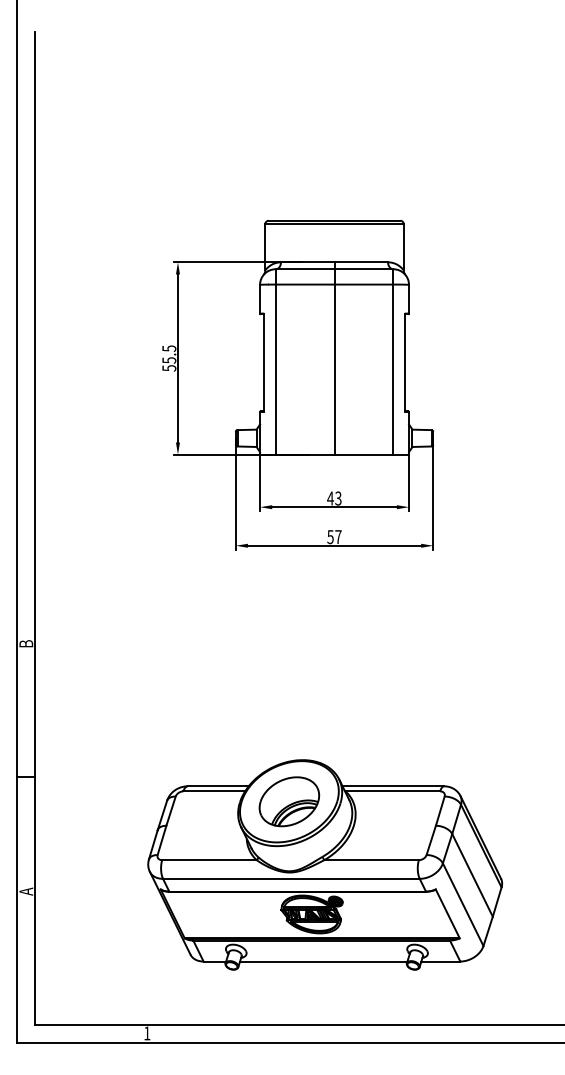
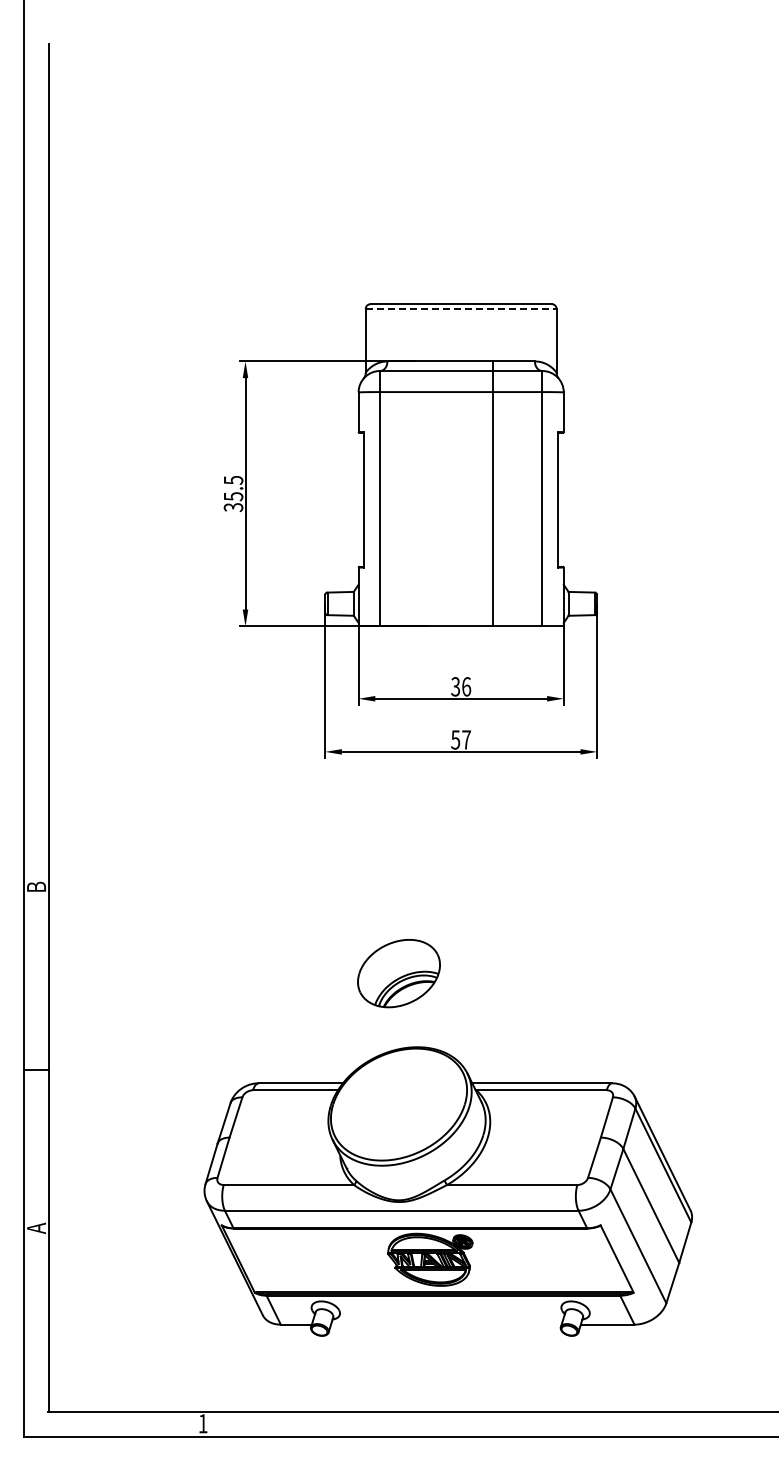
line: (334, 223) -> (461, 308), solid -> dashed
line: (334, 358) -> (493, 493), moved
text: (168, 368) -> (232, 507), 55.5 -> 35.5
text: (334, 498) -> (460, 686), 43 -> 36
part: (289, 801) -> (398, 973), moved
line: (323, 961) -> (446, 1324), removed

